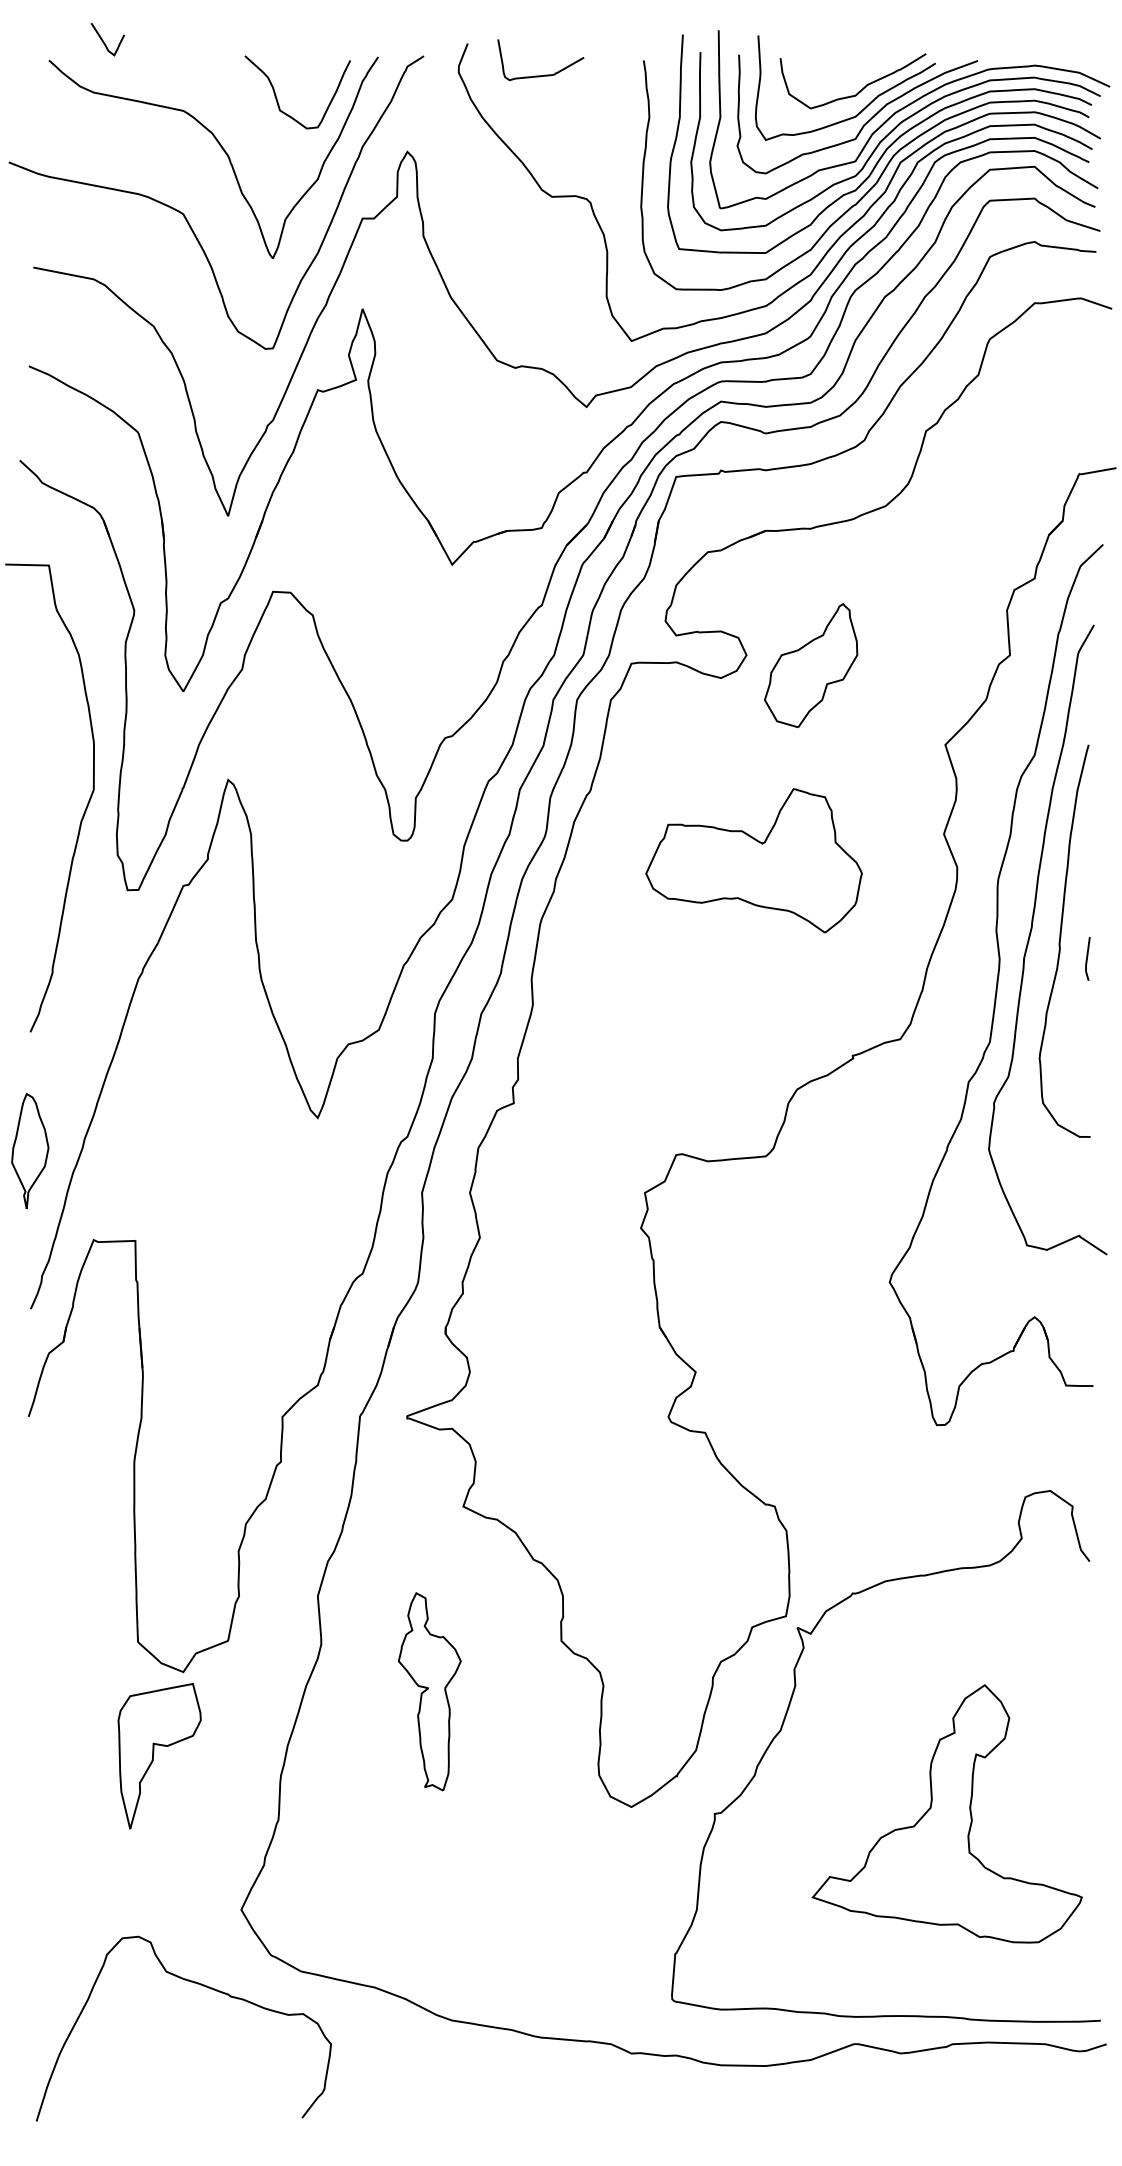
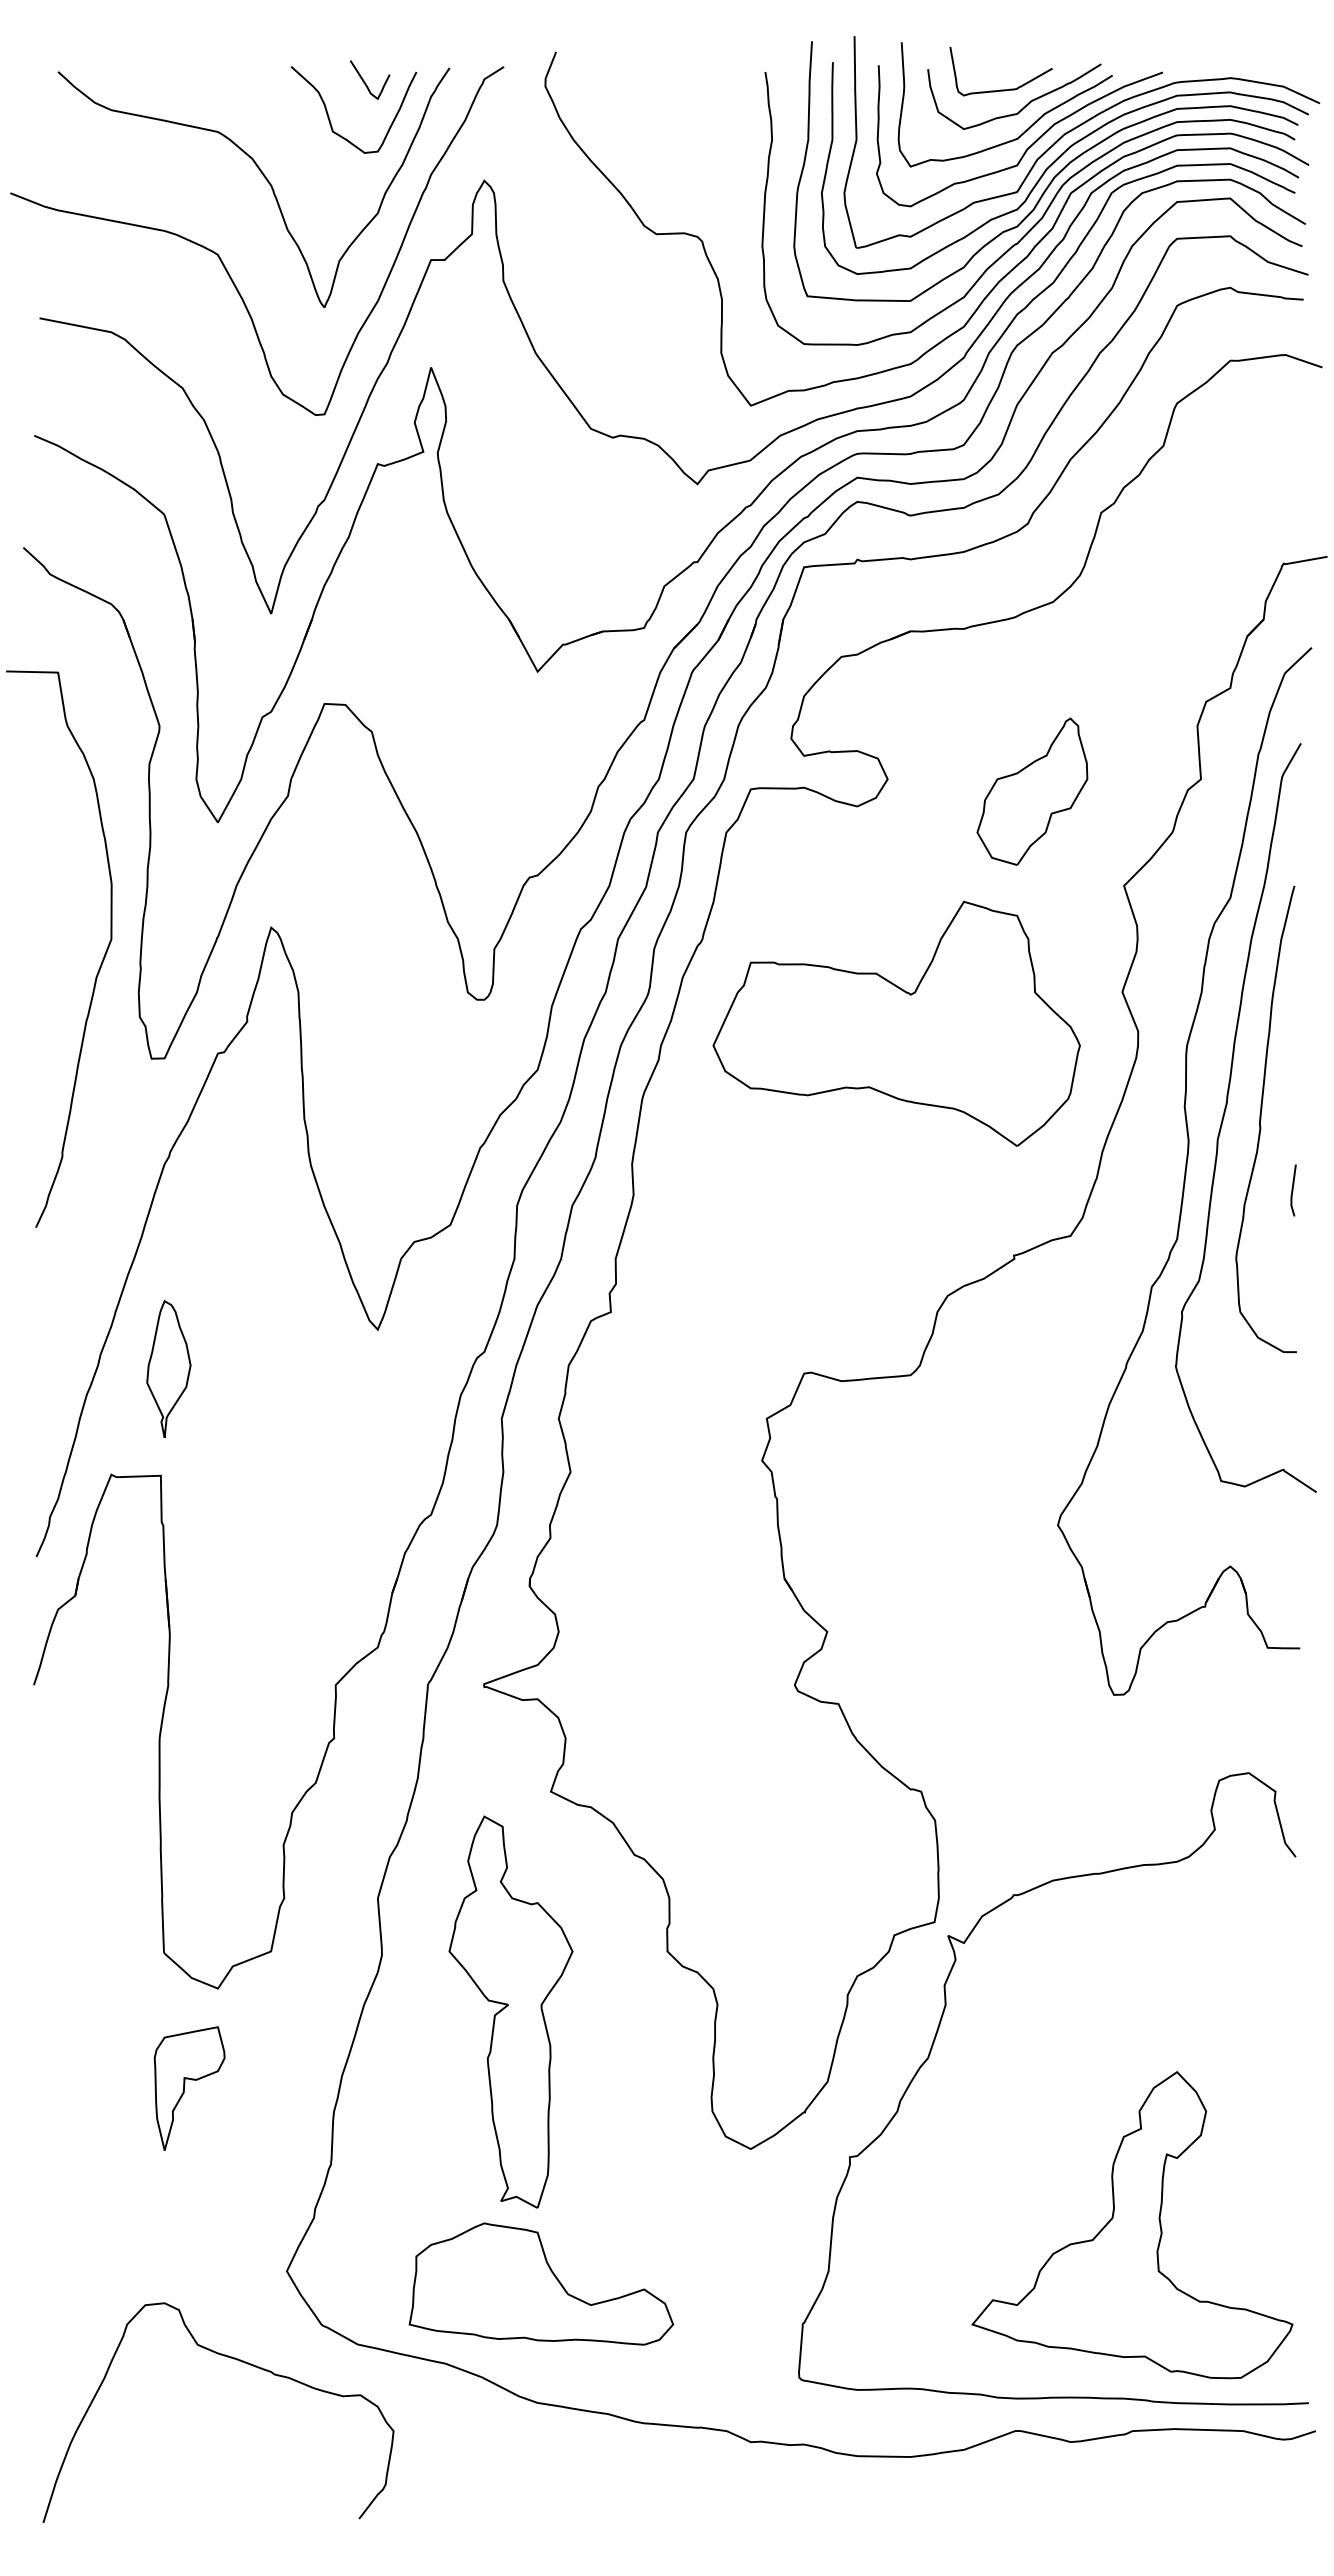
curve: (104, 42) -> (366, 83), moved
curve: (540, 75) -> (1000, 89), moved
part: (811, 665) -> (1032, 791), moved
part: (753, 860) -> (896, 1023), size x1.43
line: (1087, 958) -> (1293, 1190), moved
part: (29, 1150) -> (168, 1368), moved
part: (429, 1691) -> (510, 2011), size x1.67
part: (159, 1756) -> (189, 2088), size x0.71
part: (947, 1814) -> (1132, 2225), moved
part: (455, 1920) -> (541, 2283), added

